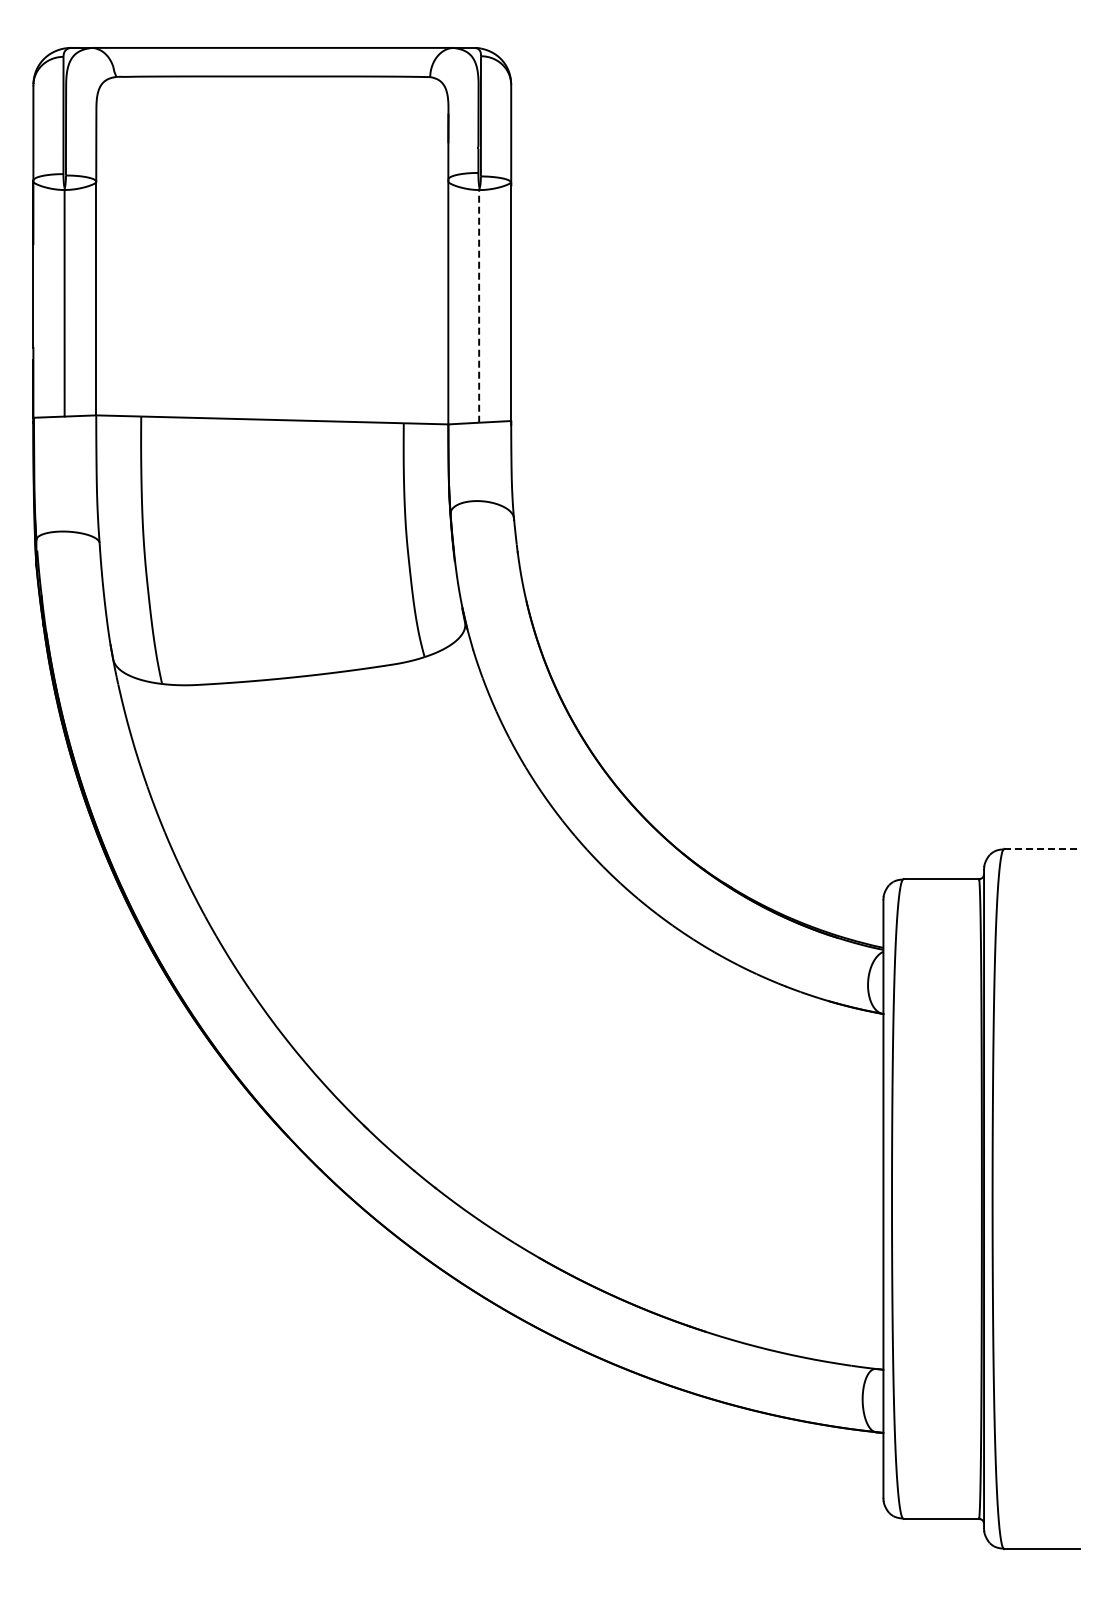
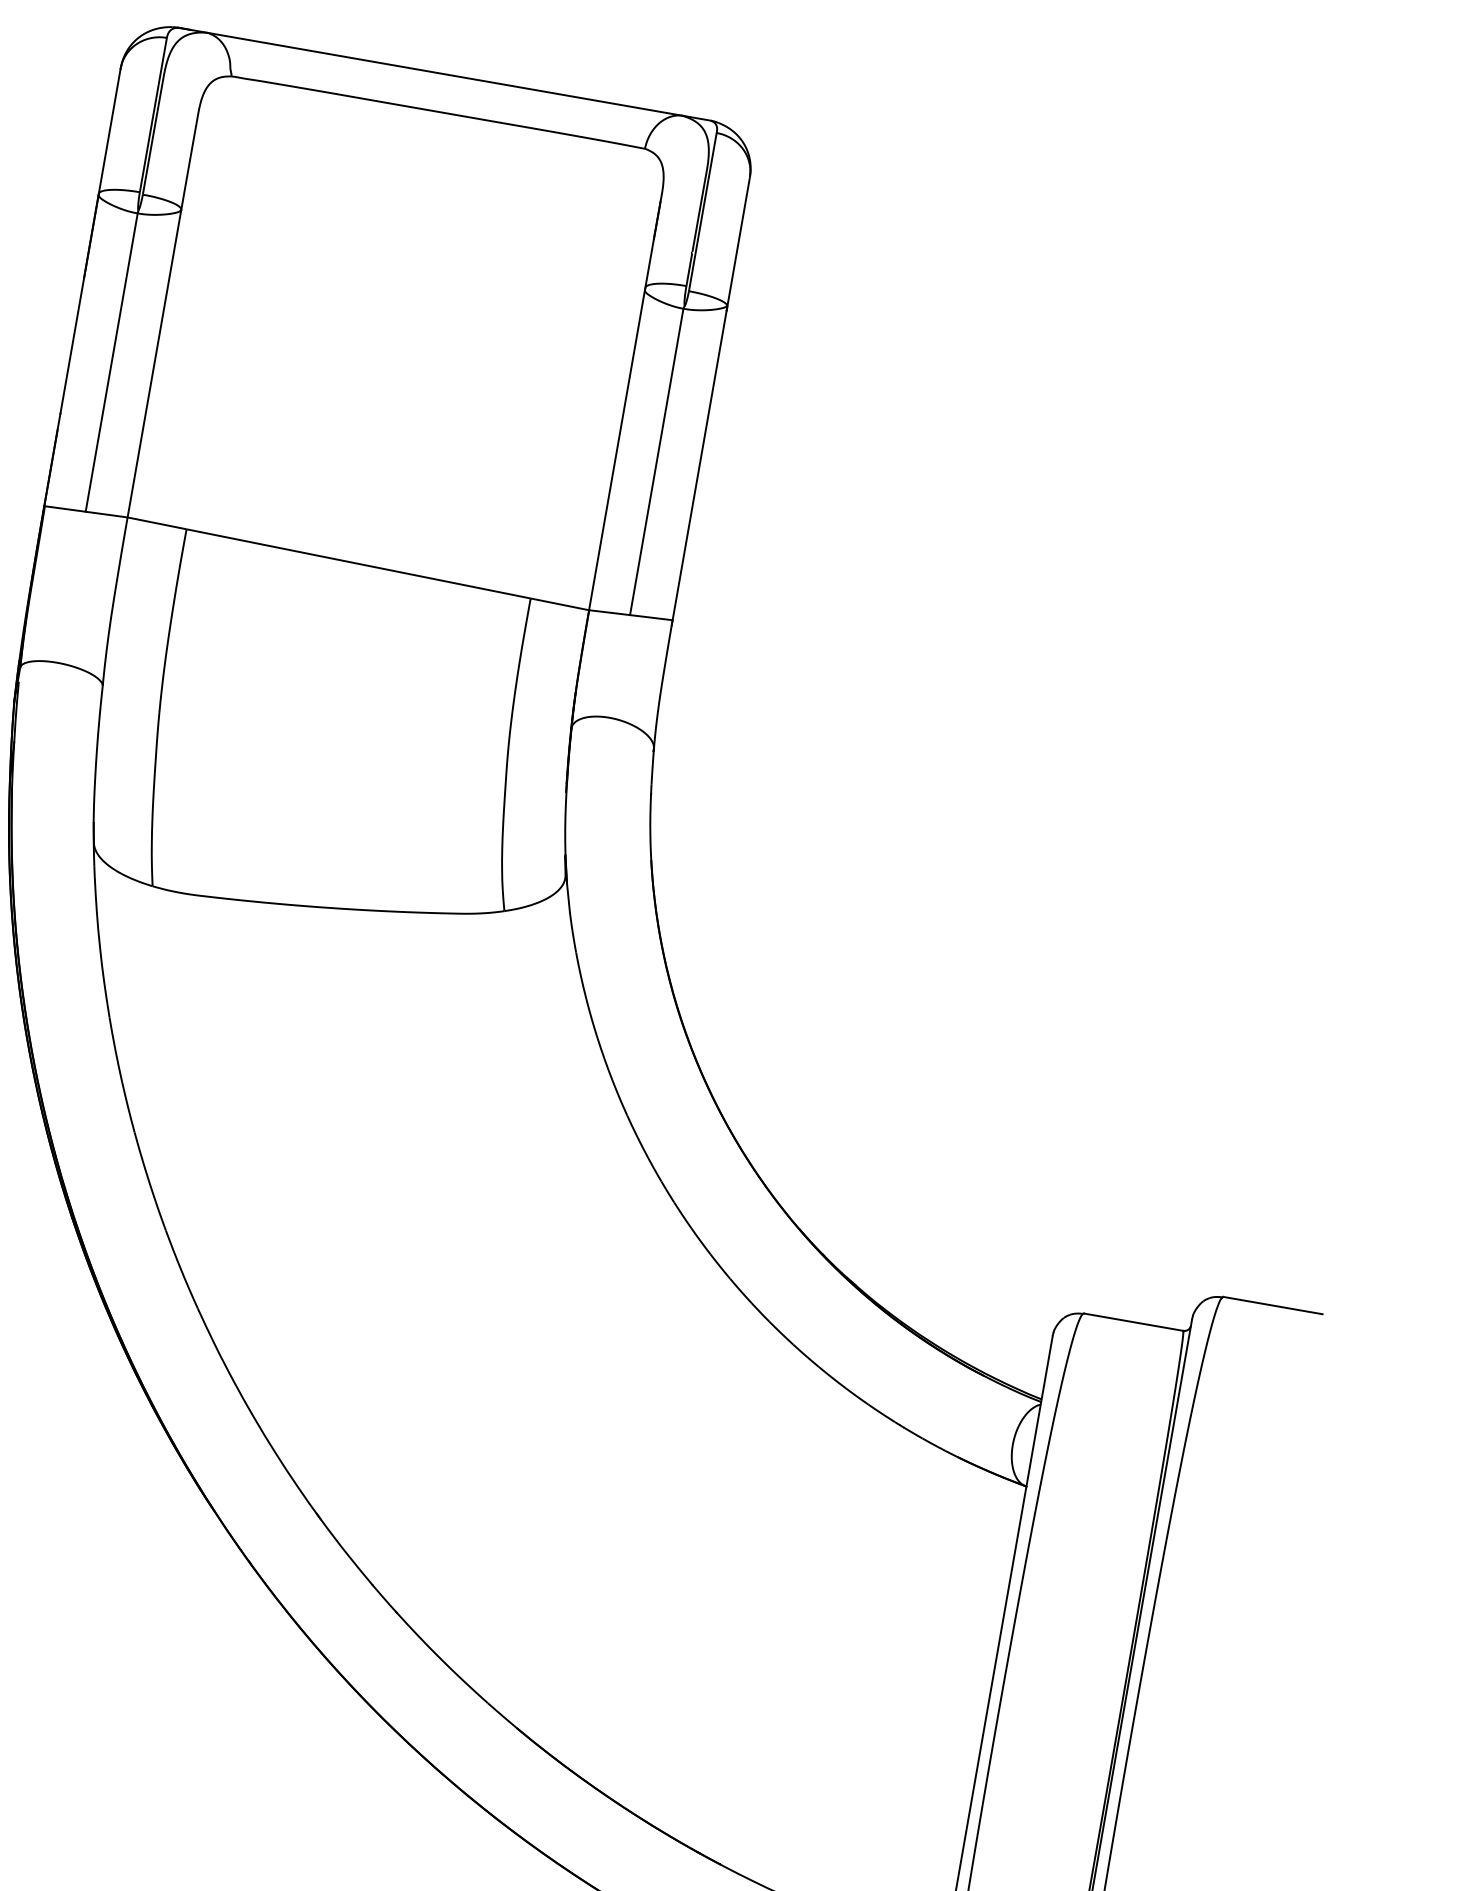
line: (479, 305) -> (657, 460), dashed -> solid
line: (1041, 848) -> (1272, 1304), dashed -> solid

